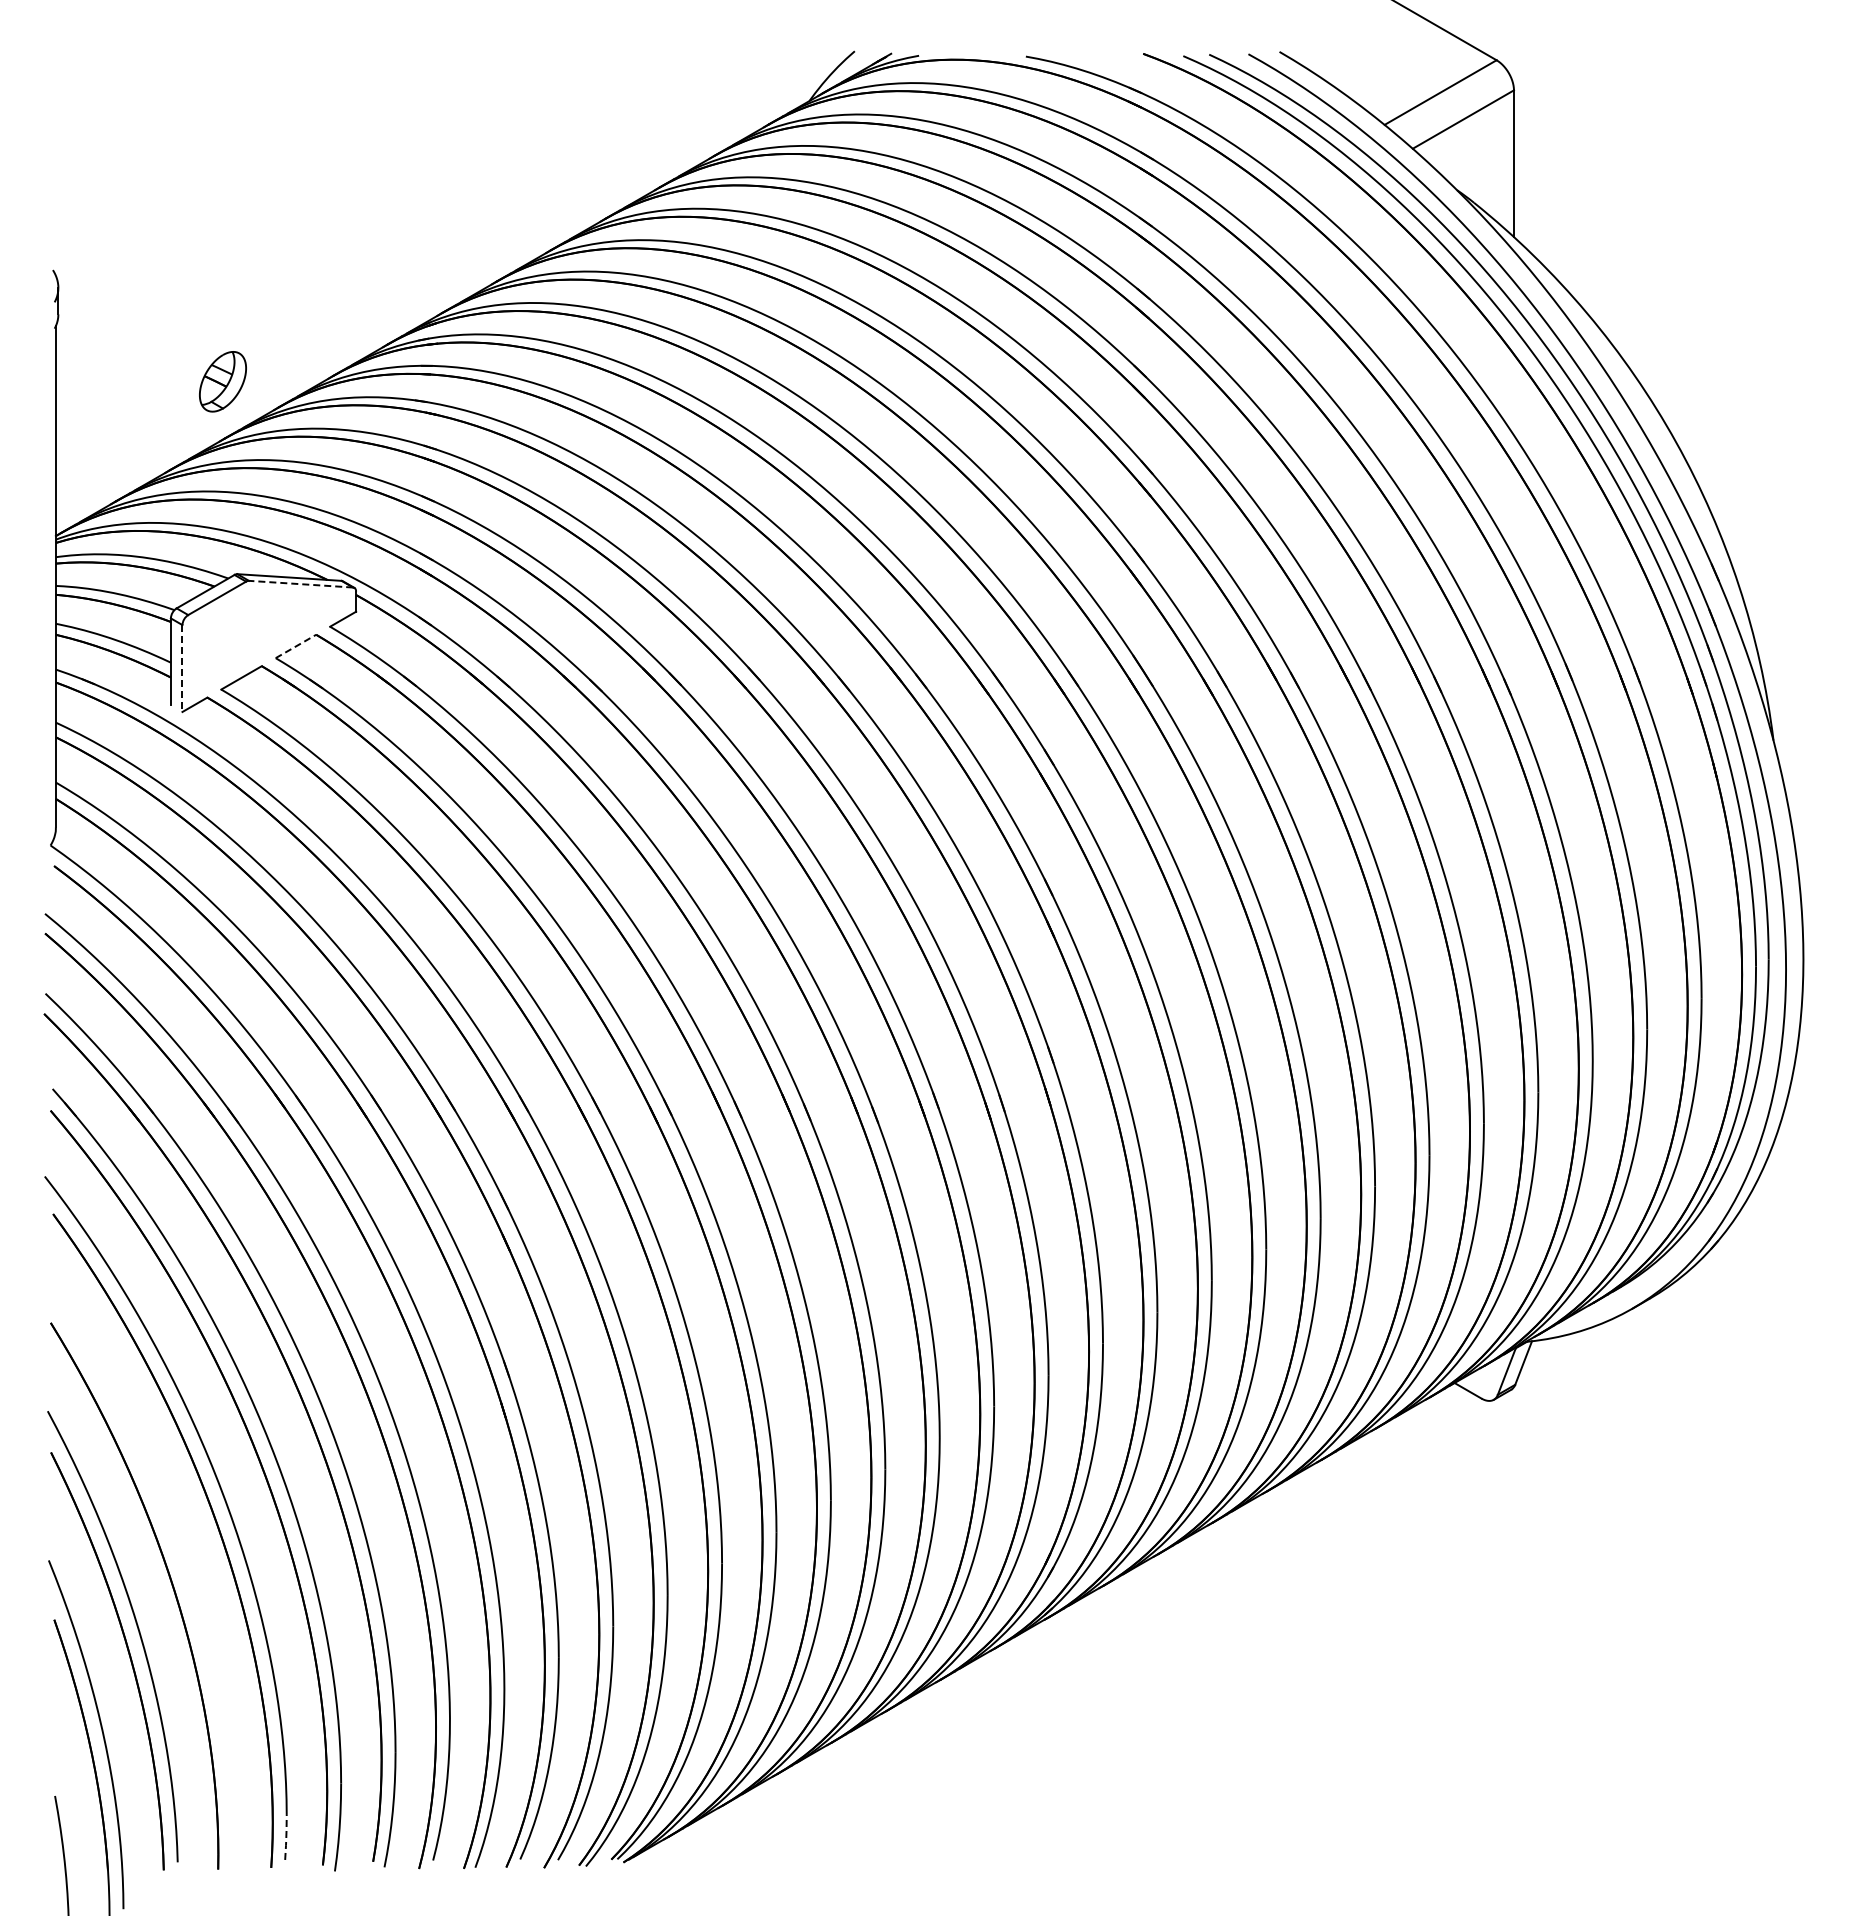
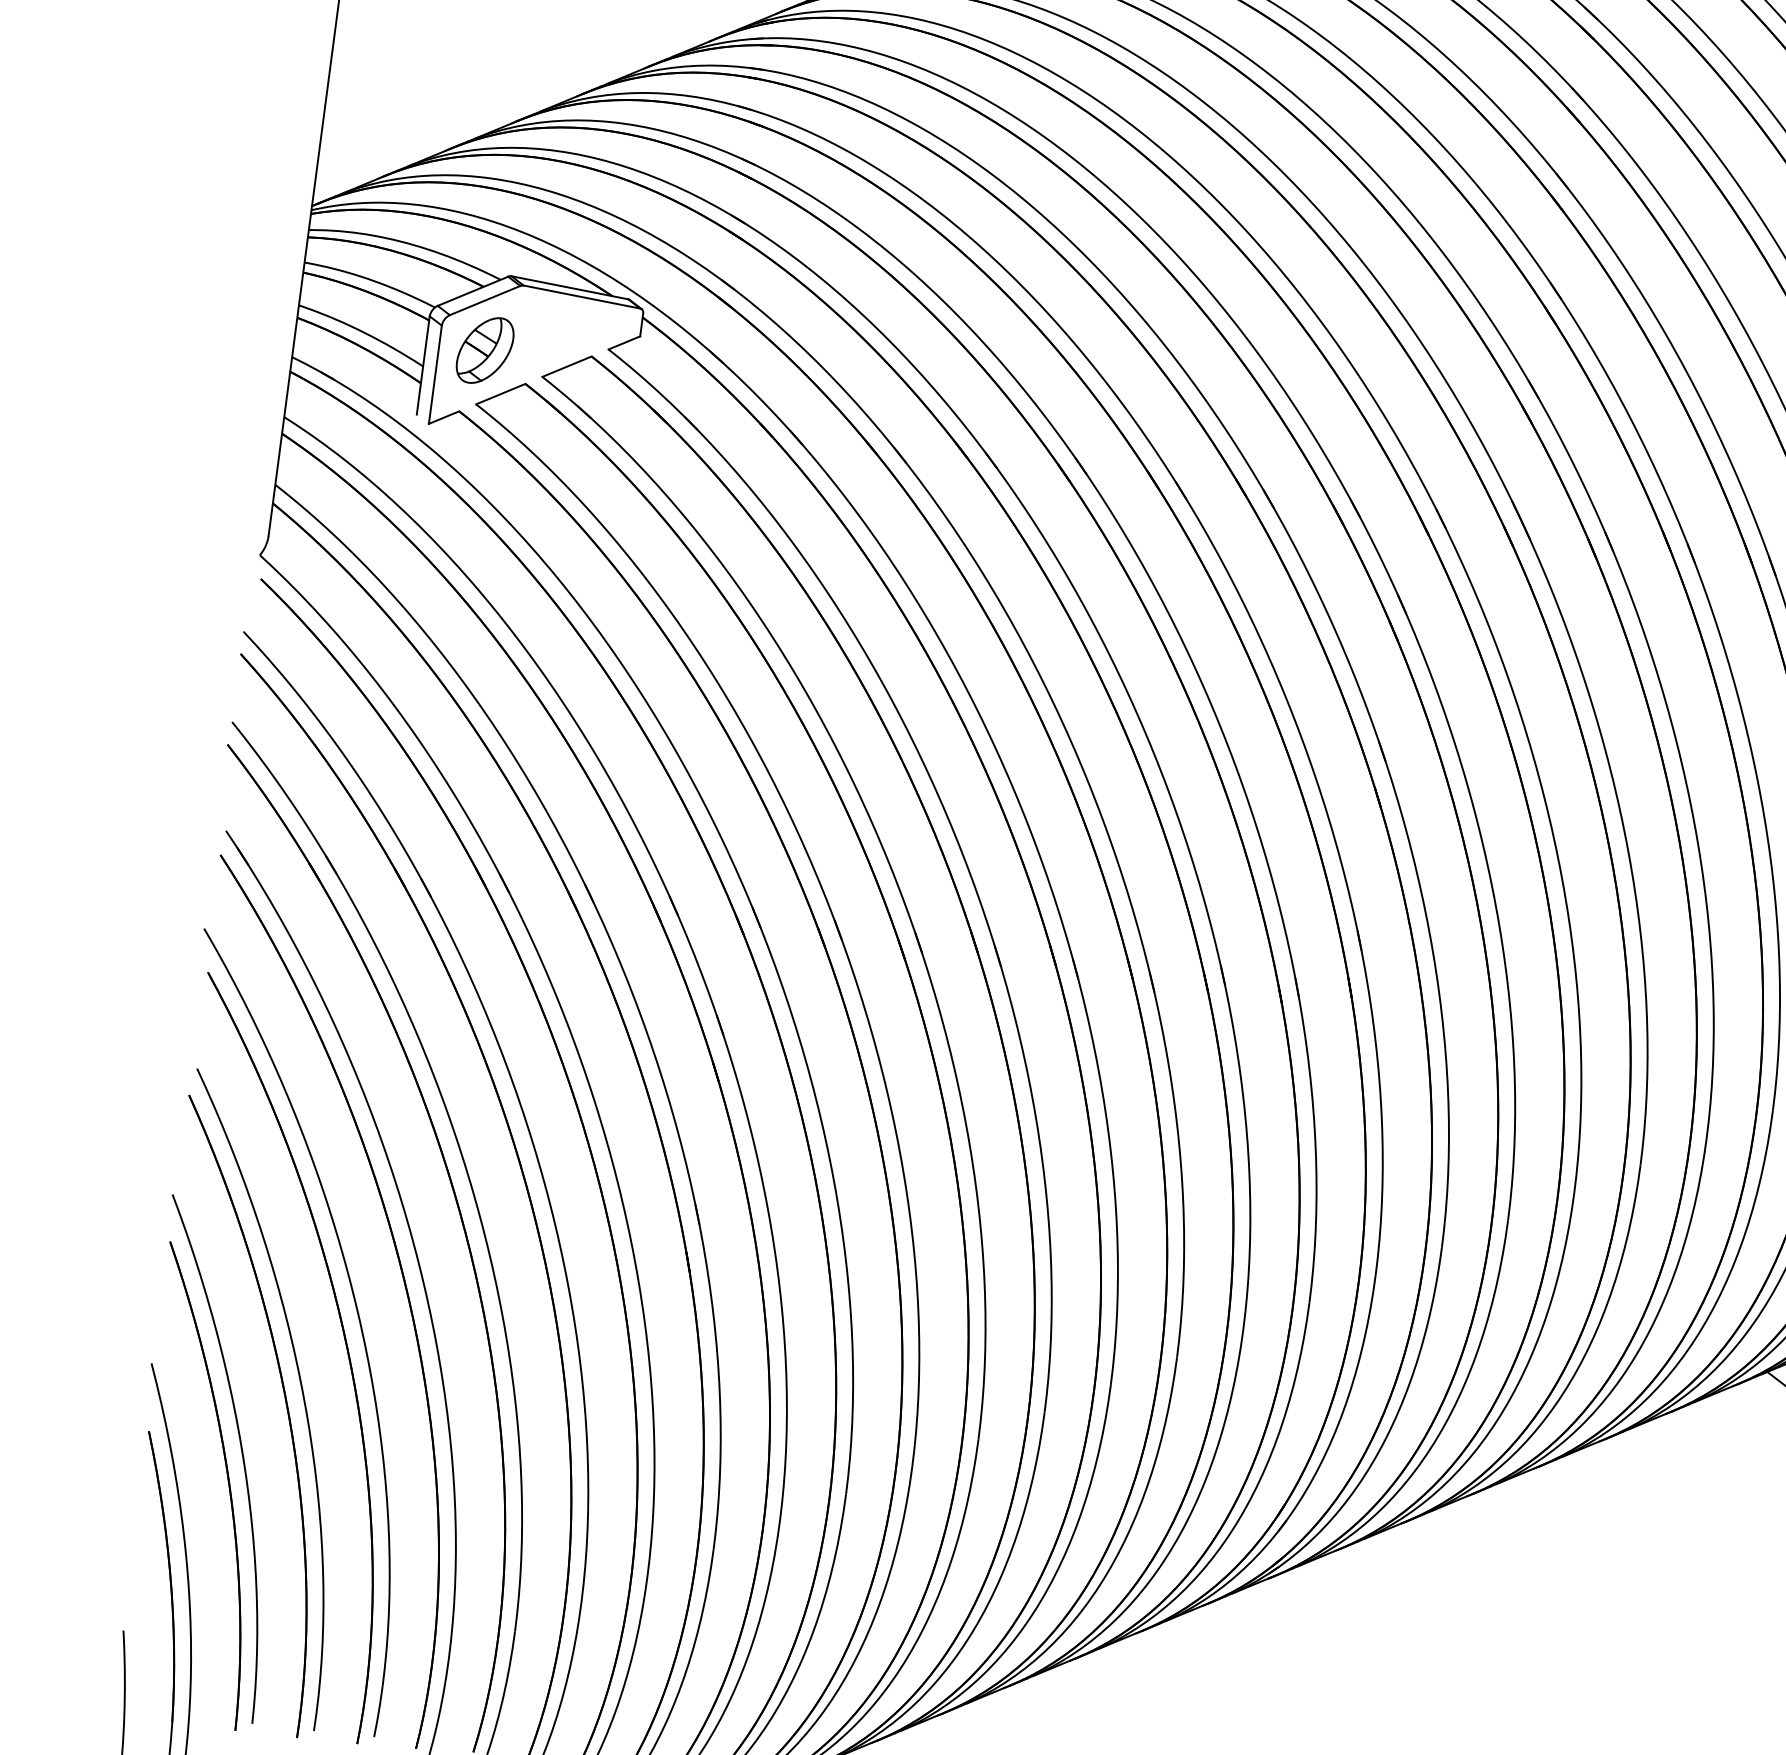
part: (222, 381) -> (484, 350), moved
line: (300, 584) -> (581, 297), dashed -> solid
line: (296, 646) -> (567, 366), dashed -> solid
line: (182, 669) -> (435, 375), dashed -> solid
part: (181, 1565) -> (300, 1388), added
line: (286, 1836) -> (379, 1710), dashed -> solid

